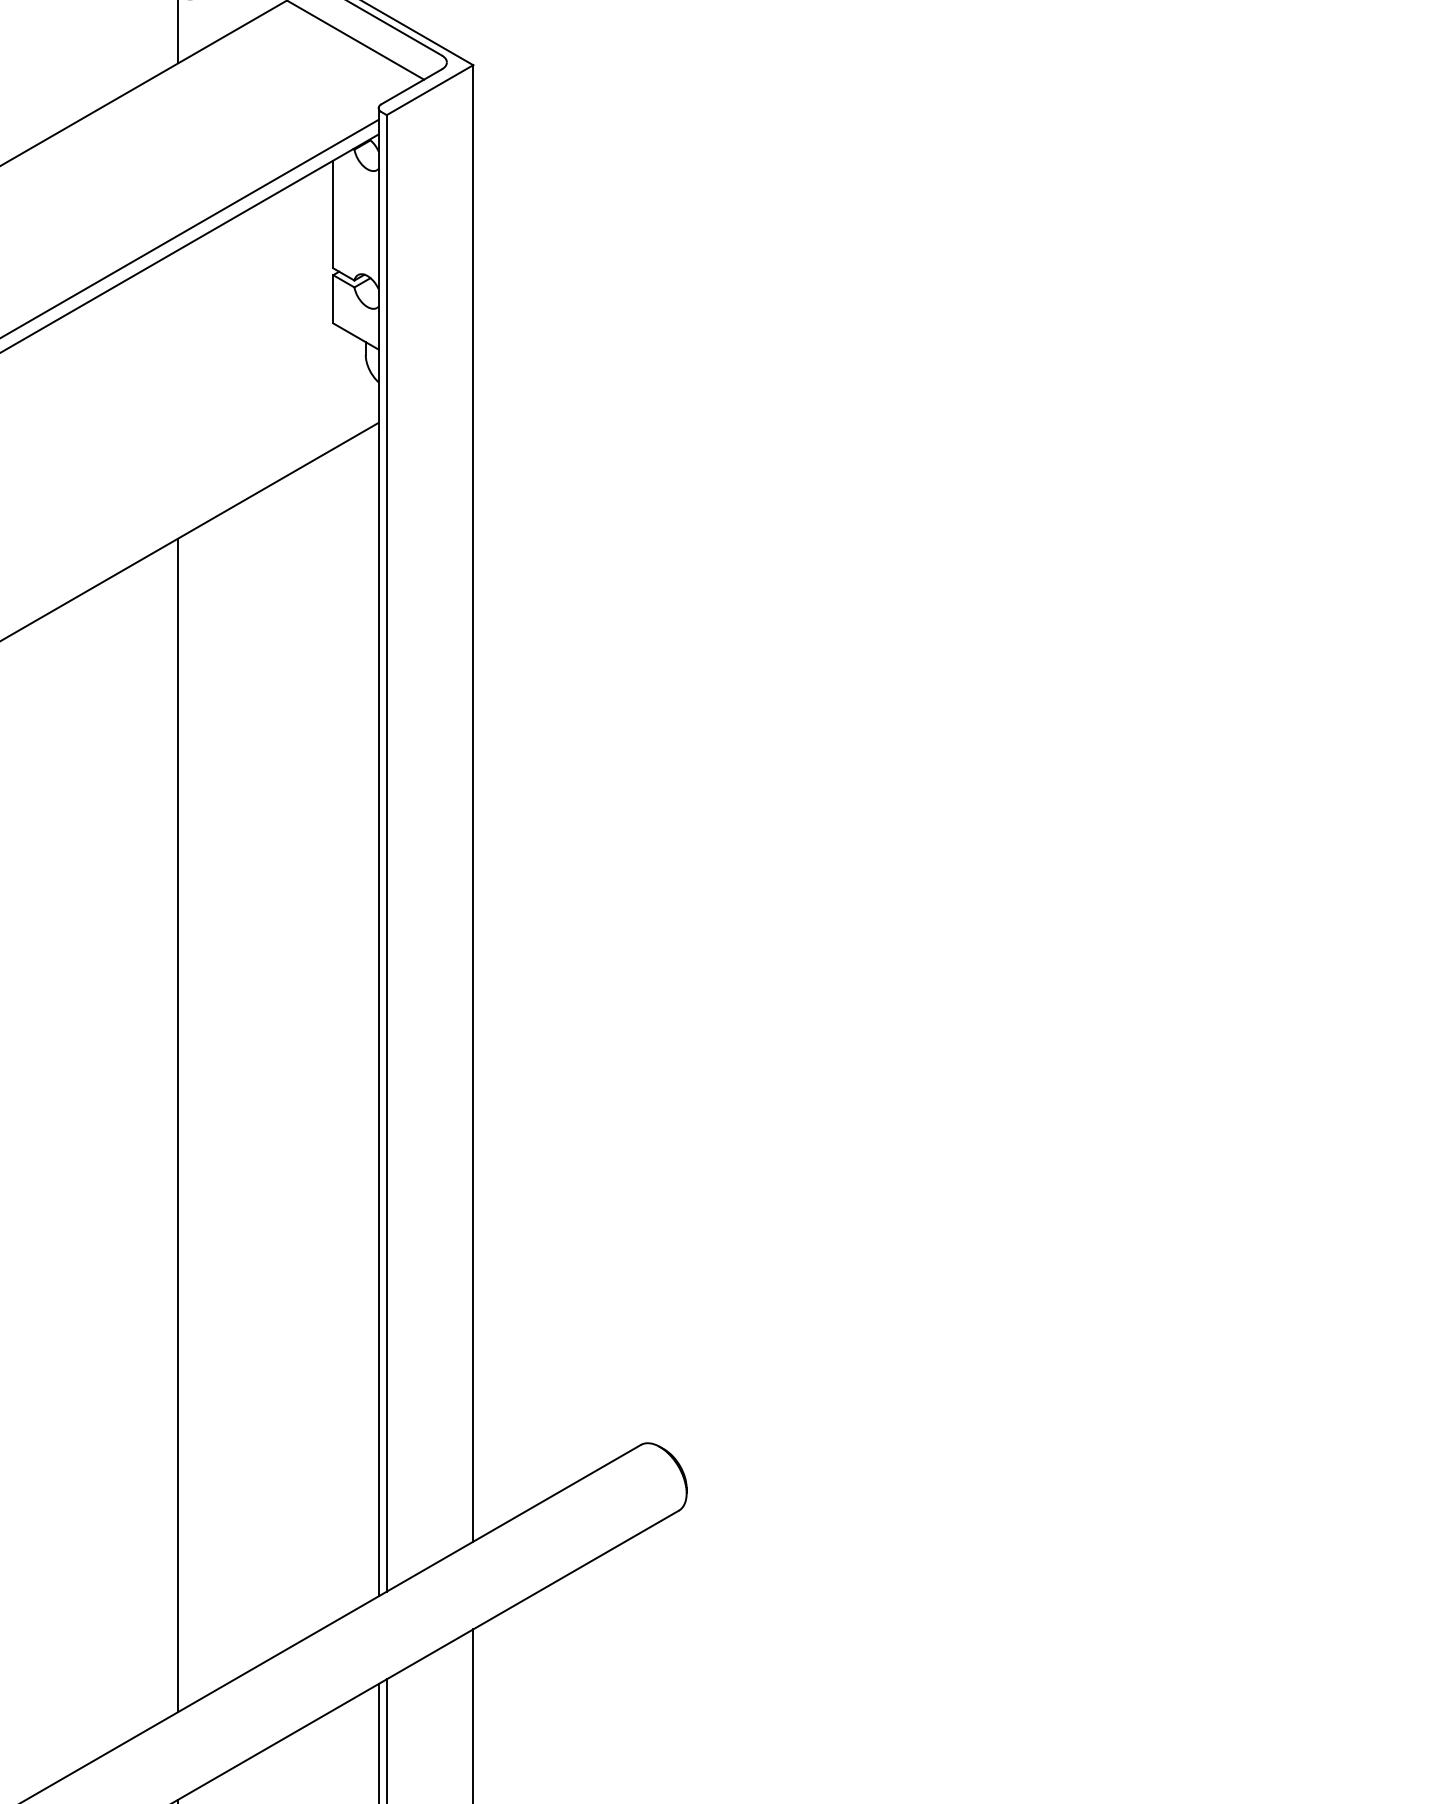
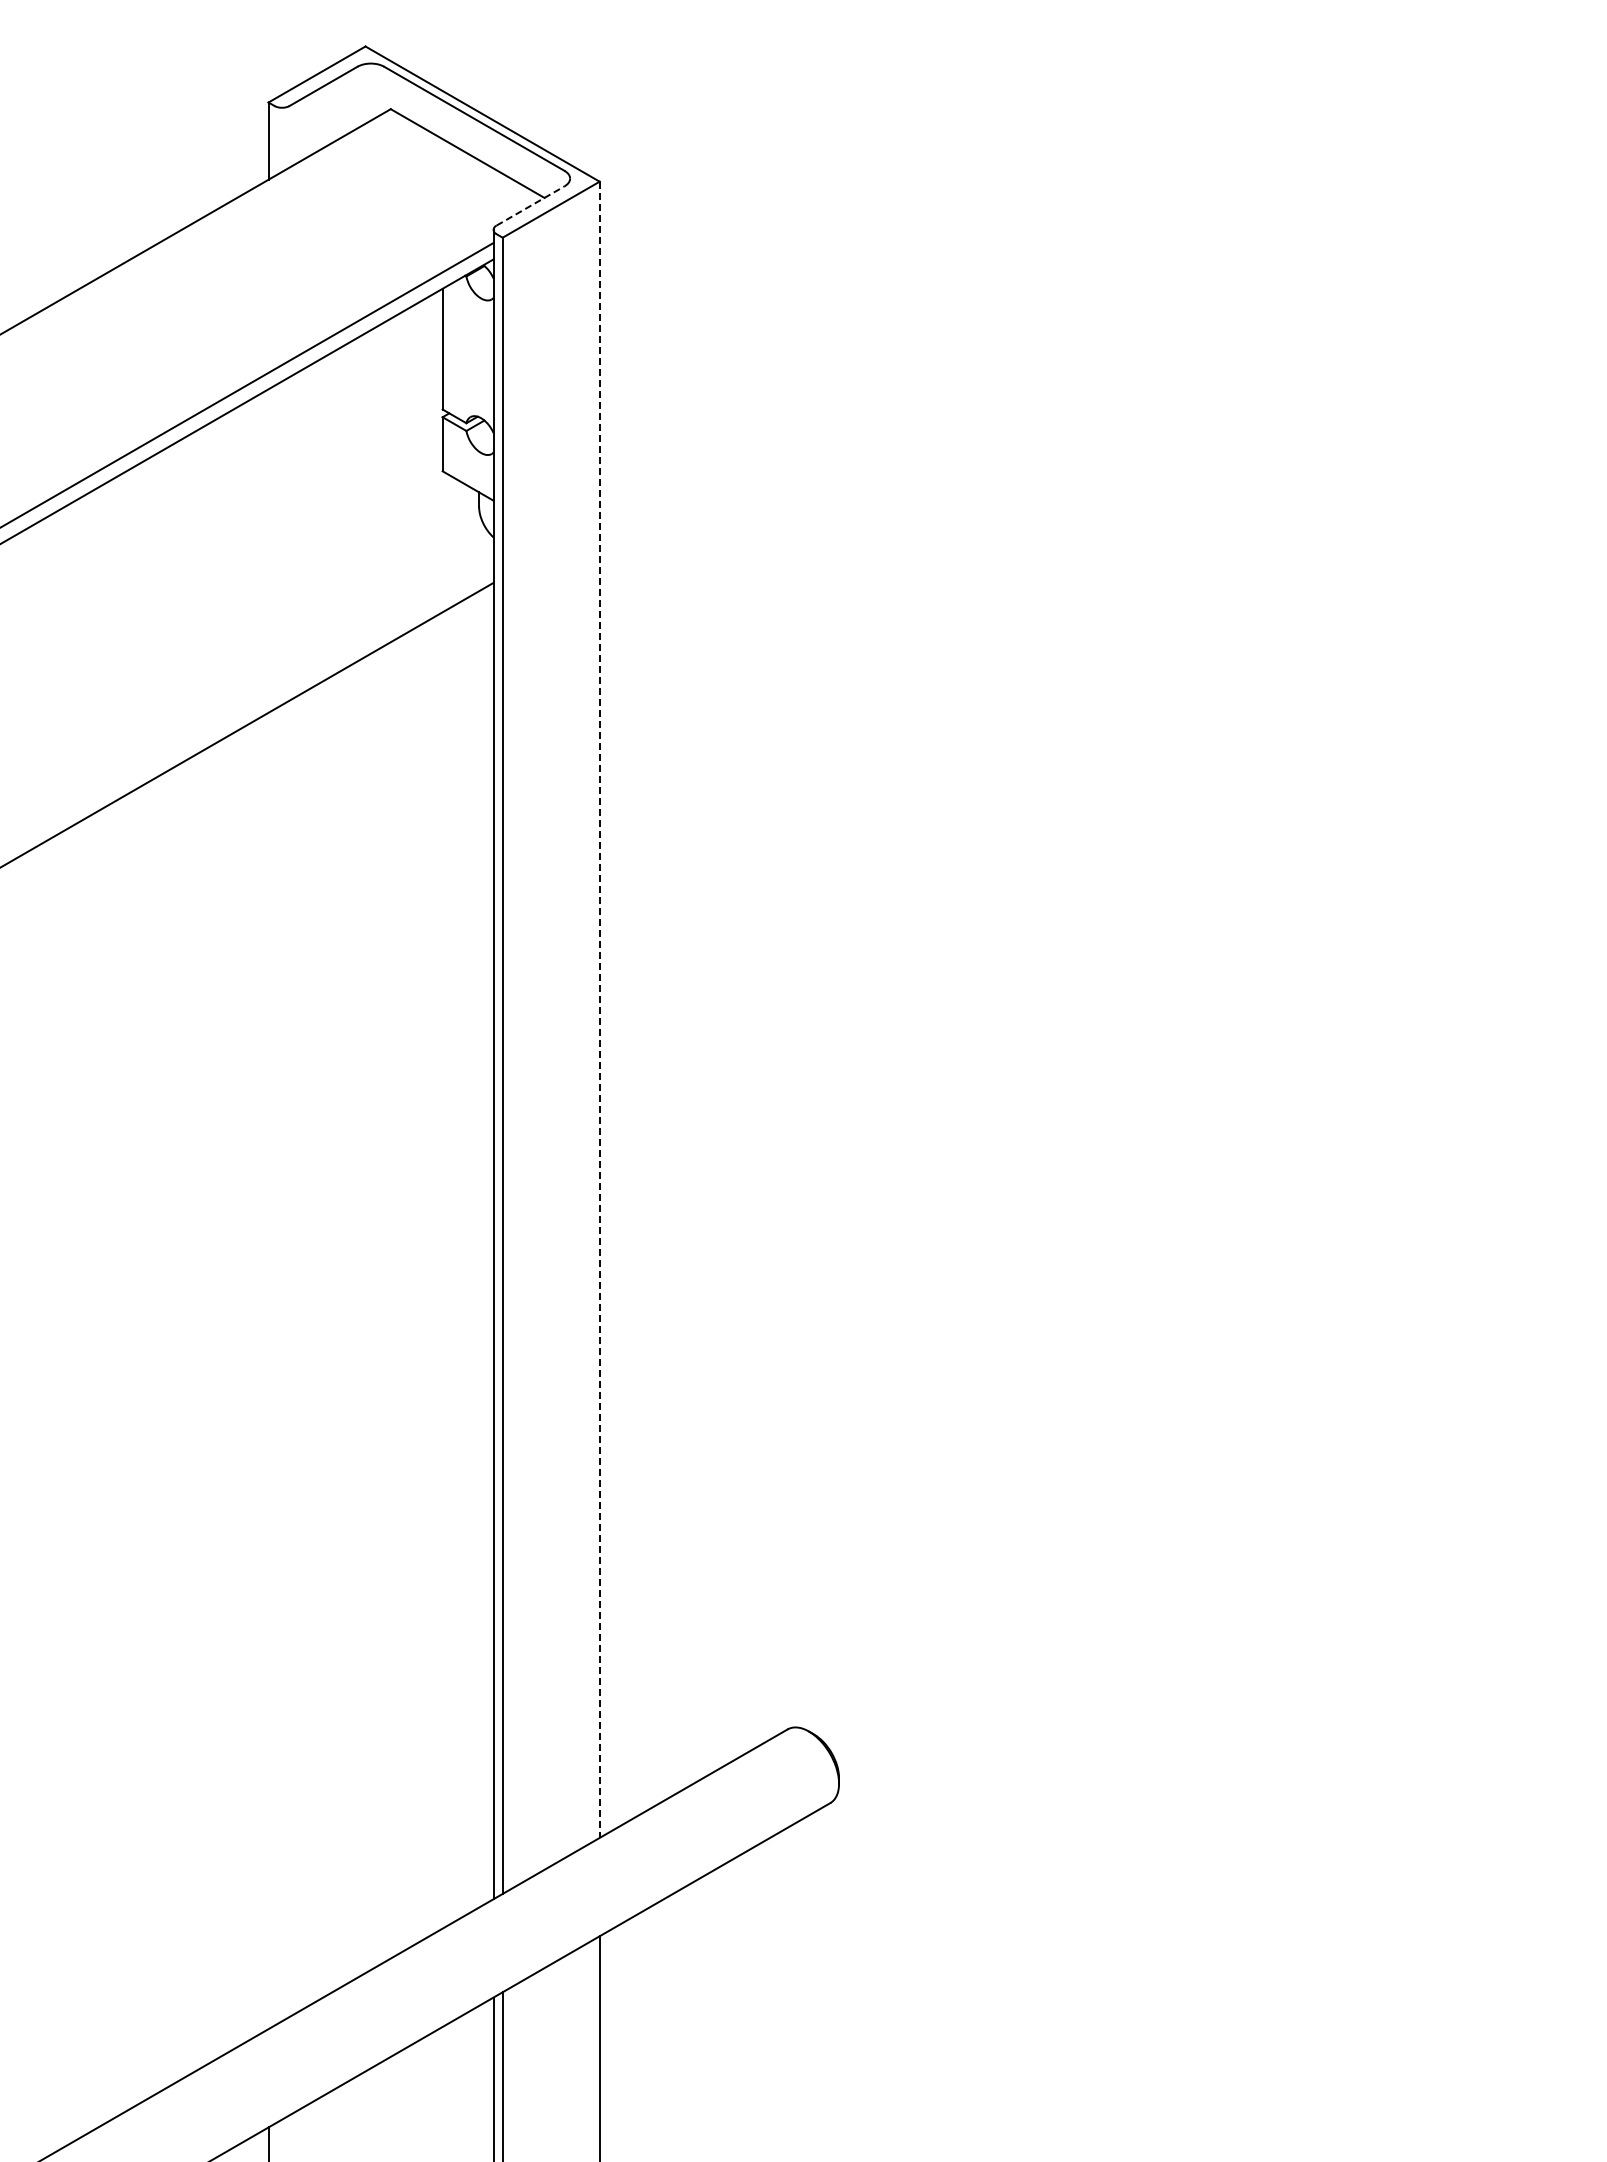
line: (412, 86) -> (531, 205), solid -> dashed
line: (473, 804) -> (599, 1010), solid -> dashed
line: (178, 1125) -> (268, 1370), removed

